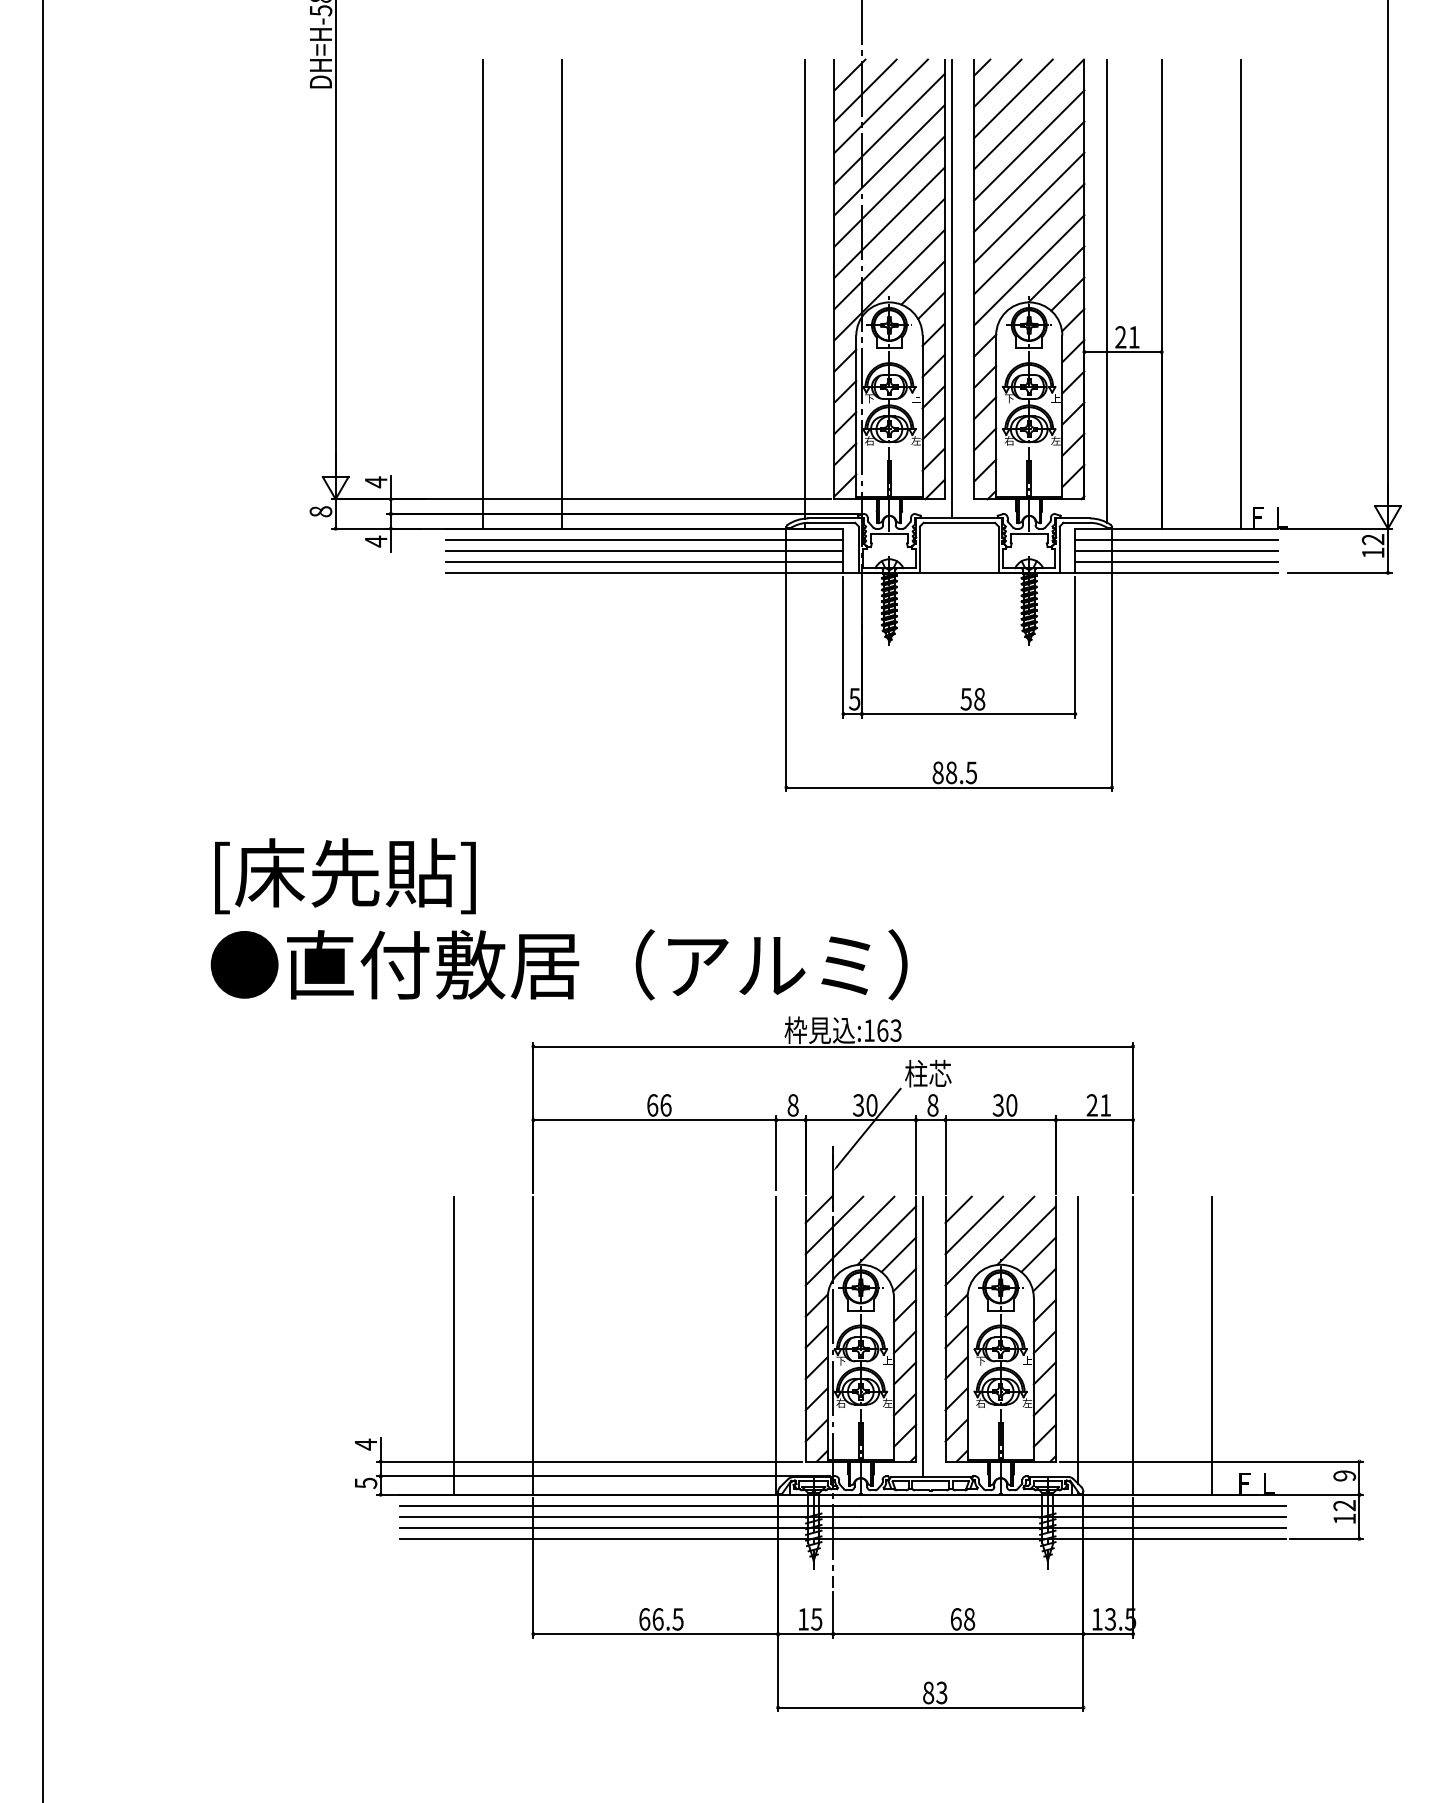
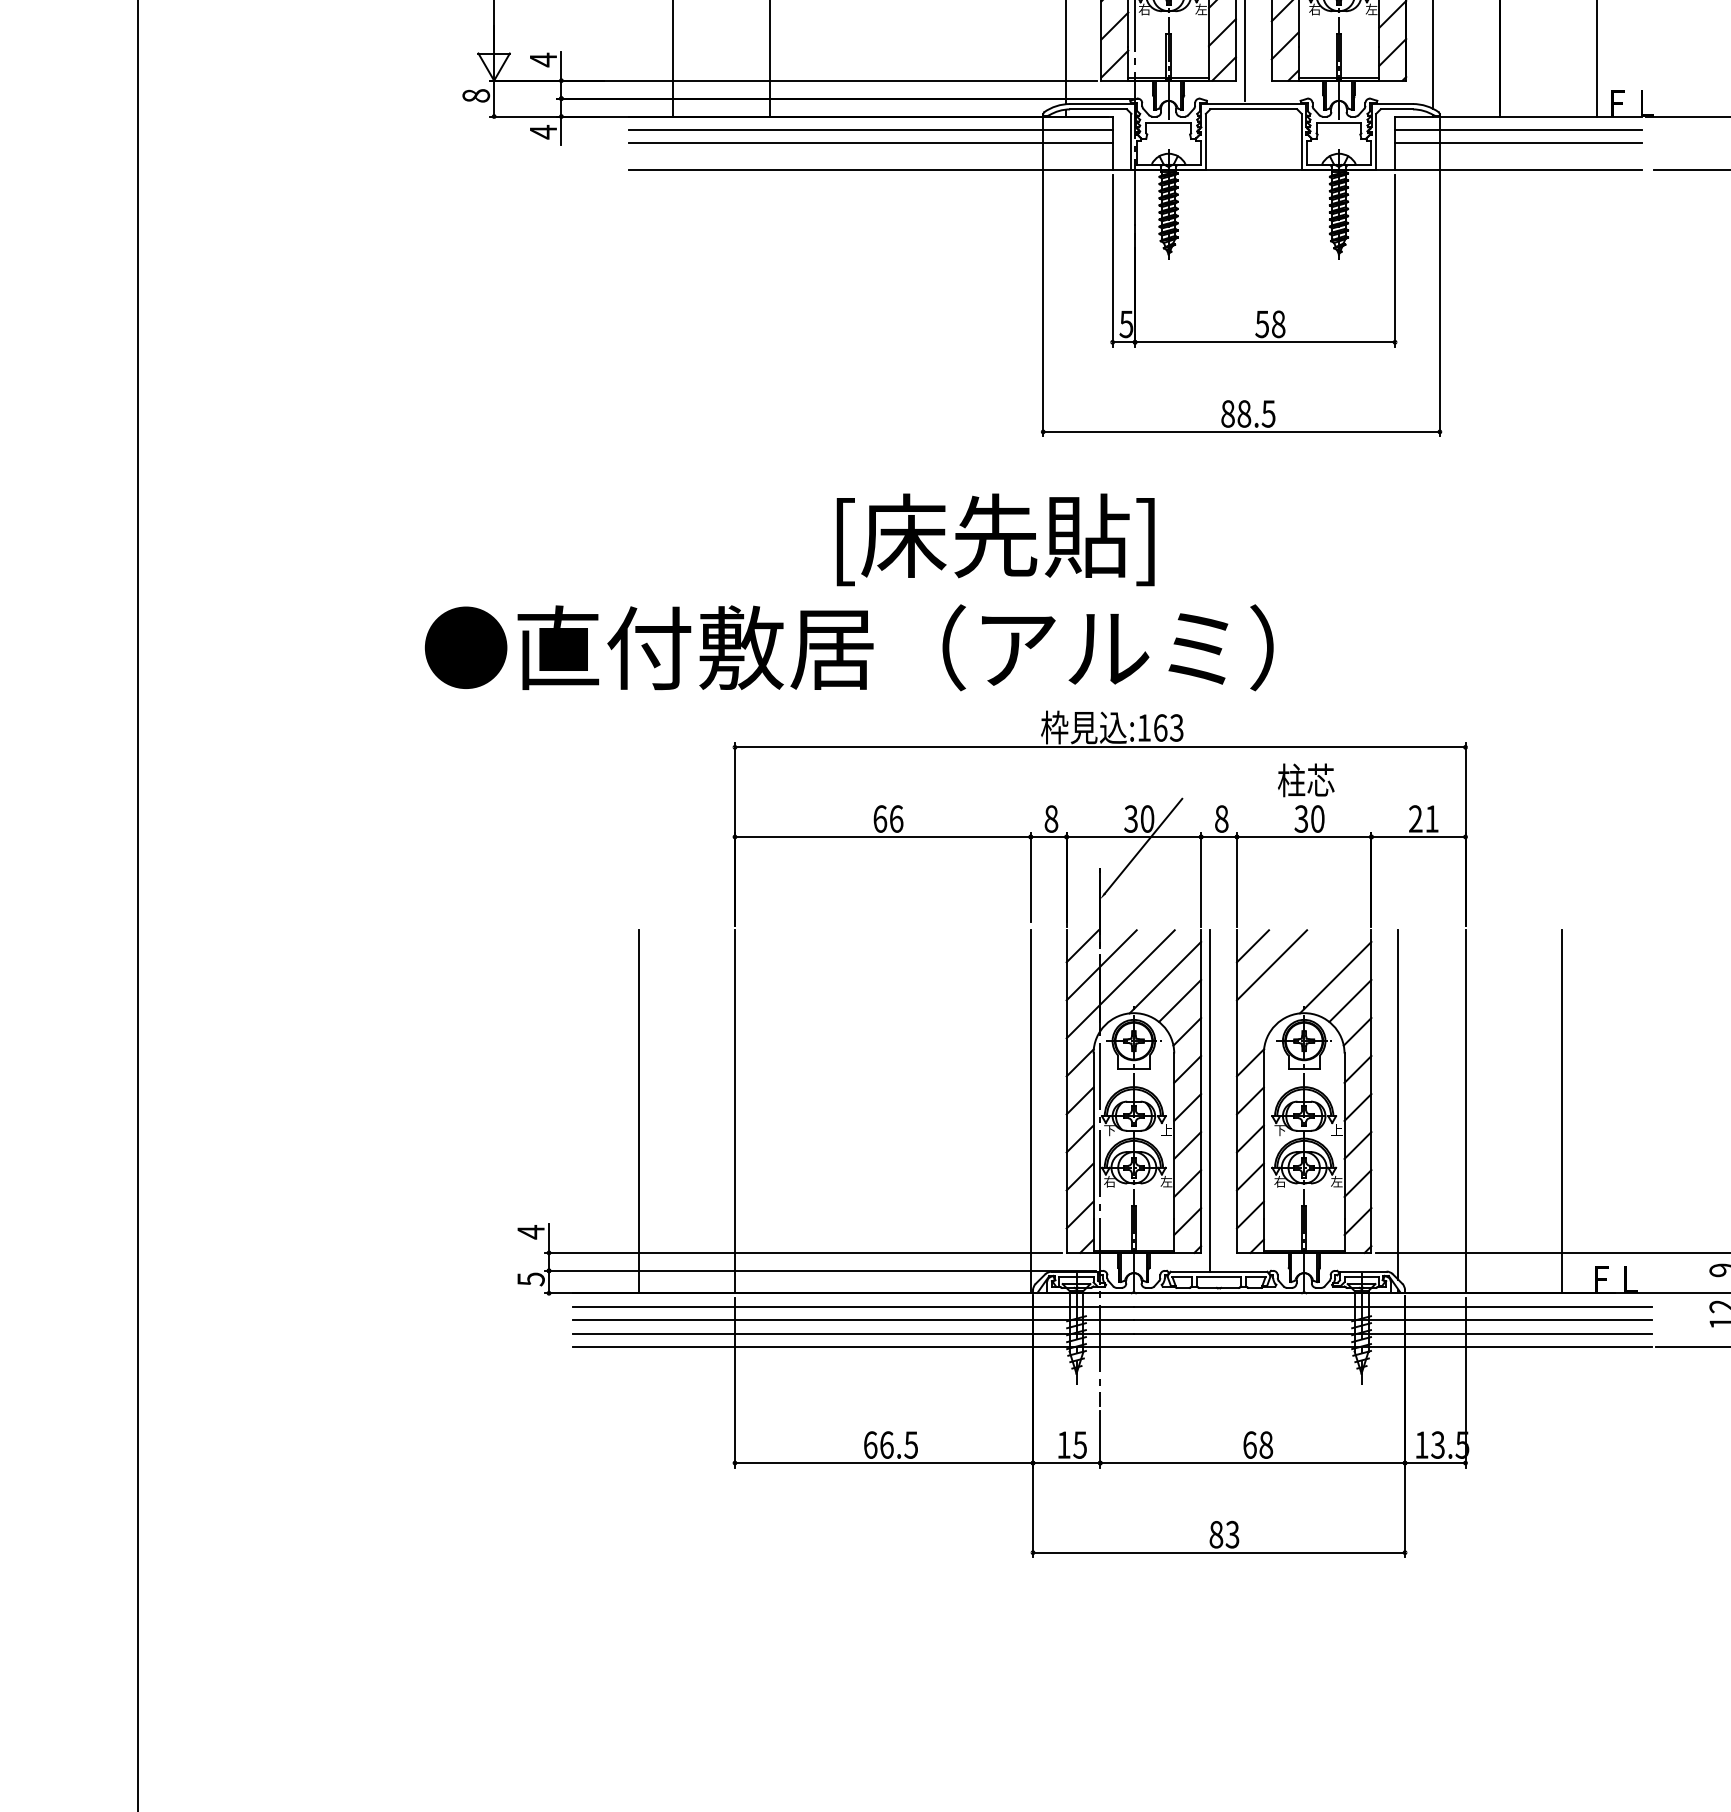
line: (644, 561) -> (870, 156), removed
line: (1176, 561) -> (1518, 156), removed
text: (345, 876) -> (995, 540), moved
text: (558, 964) -> (848, 647), moved
text: (928, 1073) -> (1306, 780), moved
line: (989, 1240) -> (1290, 983), removed

